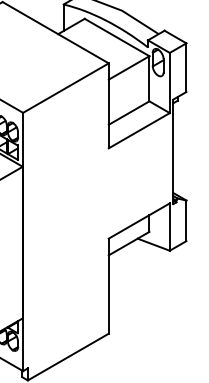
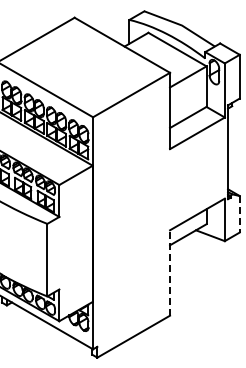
line: (186, 221) -> (239, 214), solid -> dashed
line: (109, 285) -> (170, 272), solid -> dashed

